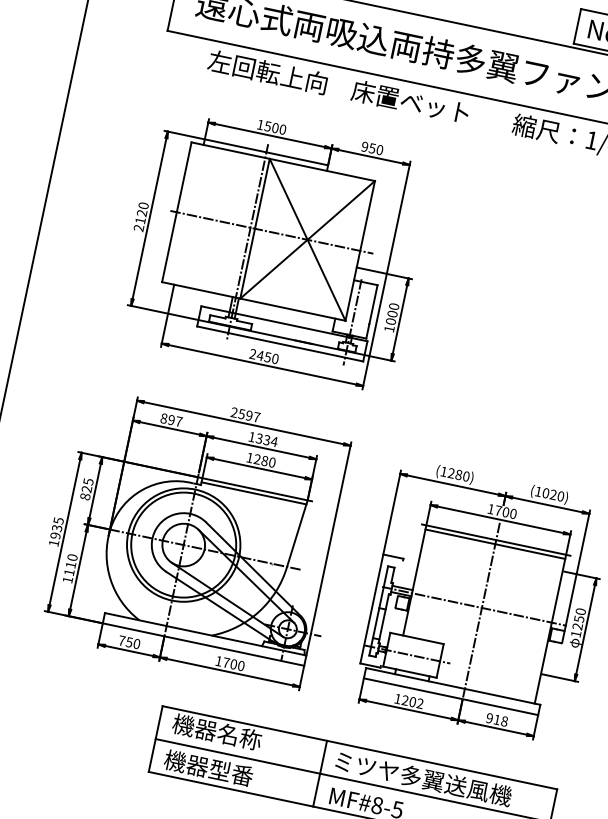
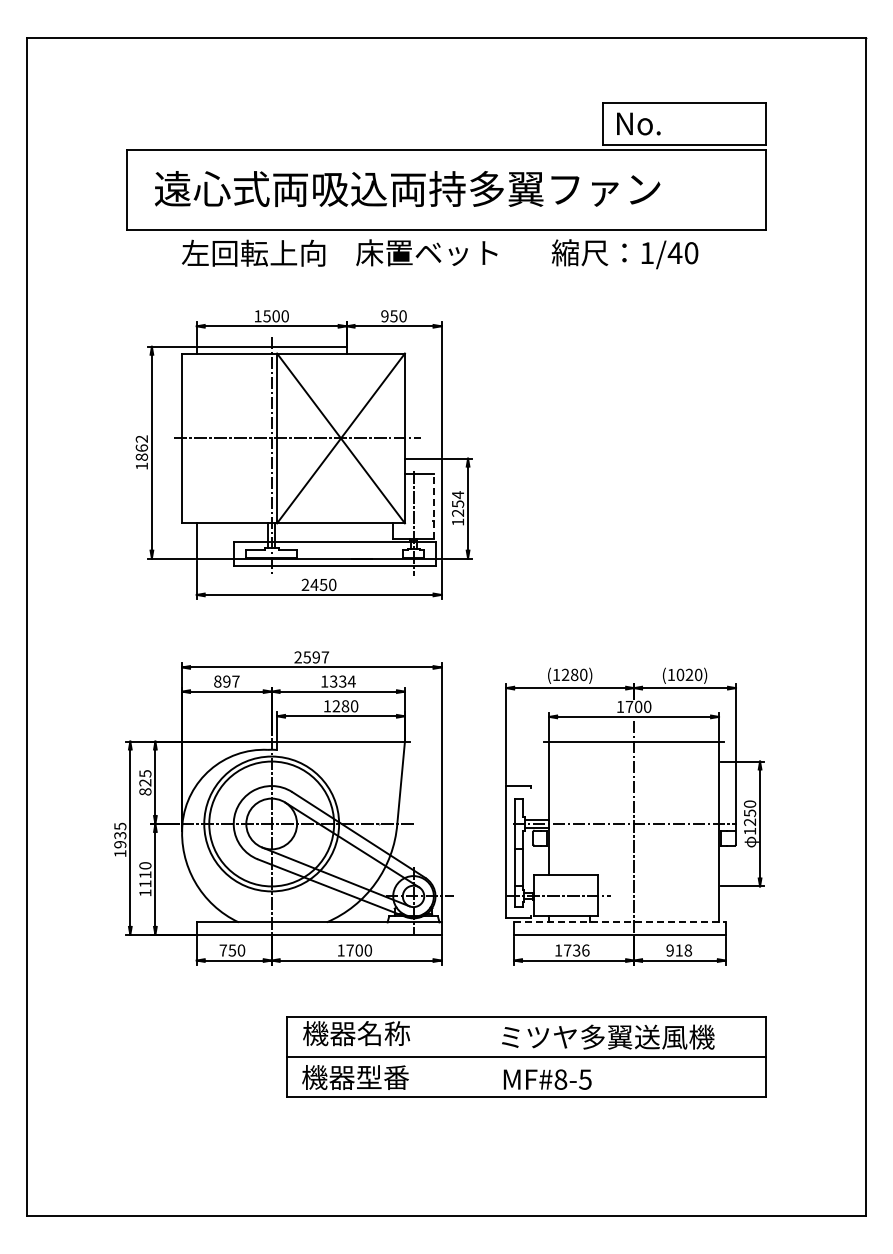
text: (140, 216) -> (141, 452), 2120 -> 1862
line: (371, 311) -> (433, 506), solid -> dashed
text: (393, 313) -> (458, 503), 1000 -> 1254
line: (253, 493) -> (340, 746), removed
line: (495, 544) -> (634, 746), removed
line: (452, 686) -> (619, 922), solid -> dashed
text: (412, 702) -> (576, 950), 1202 -> 1736
line: (320, 773) -> (486, 1056), removed

